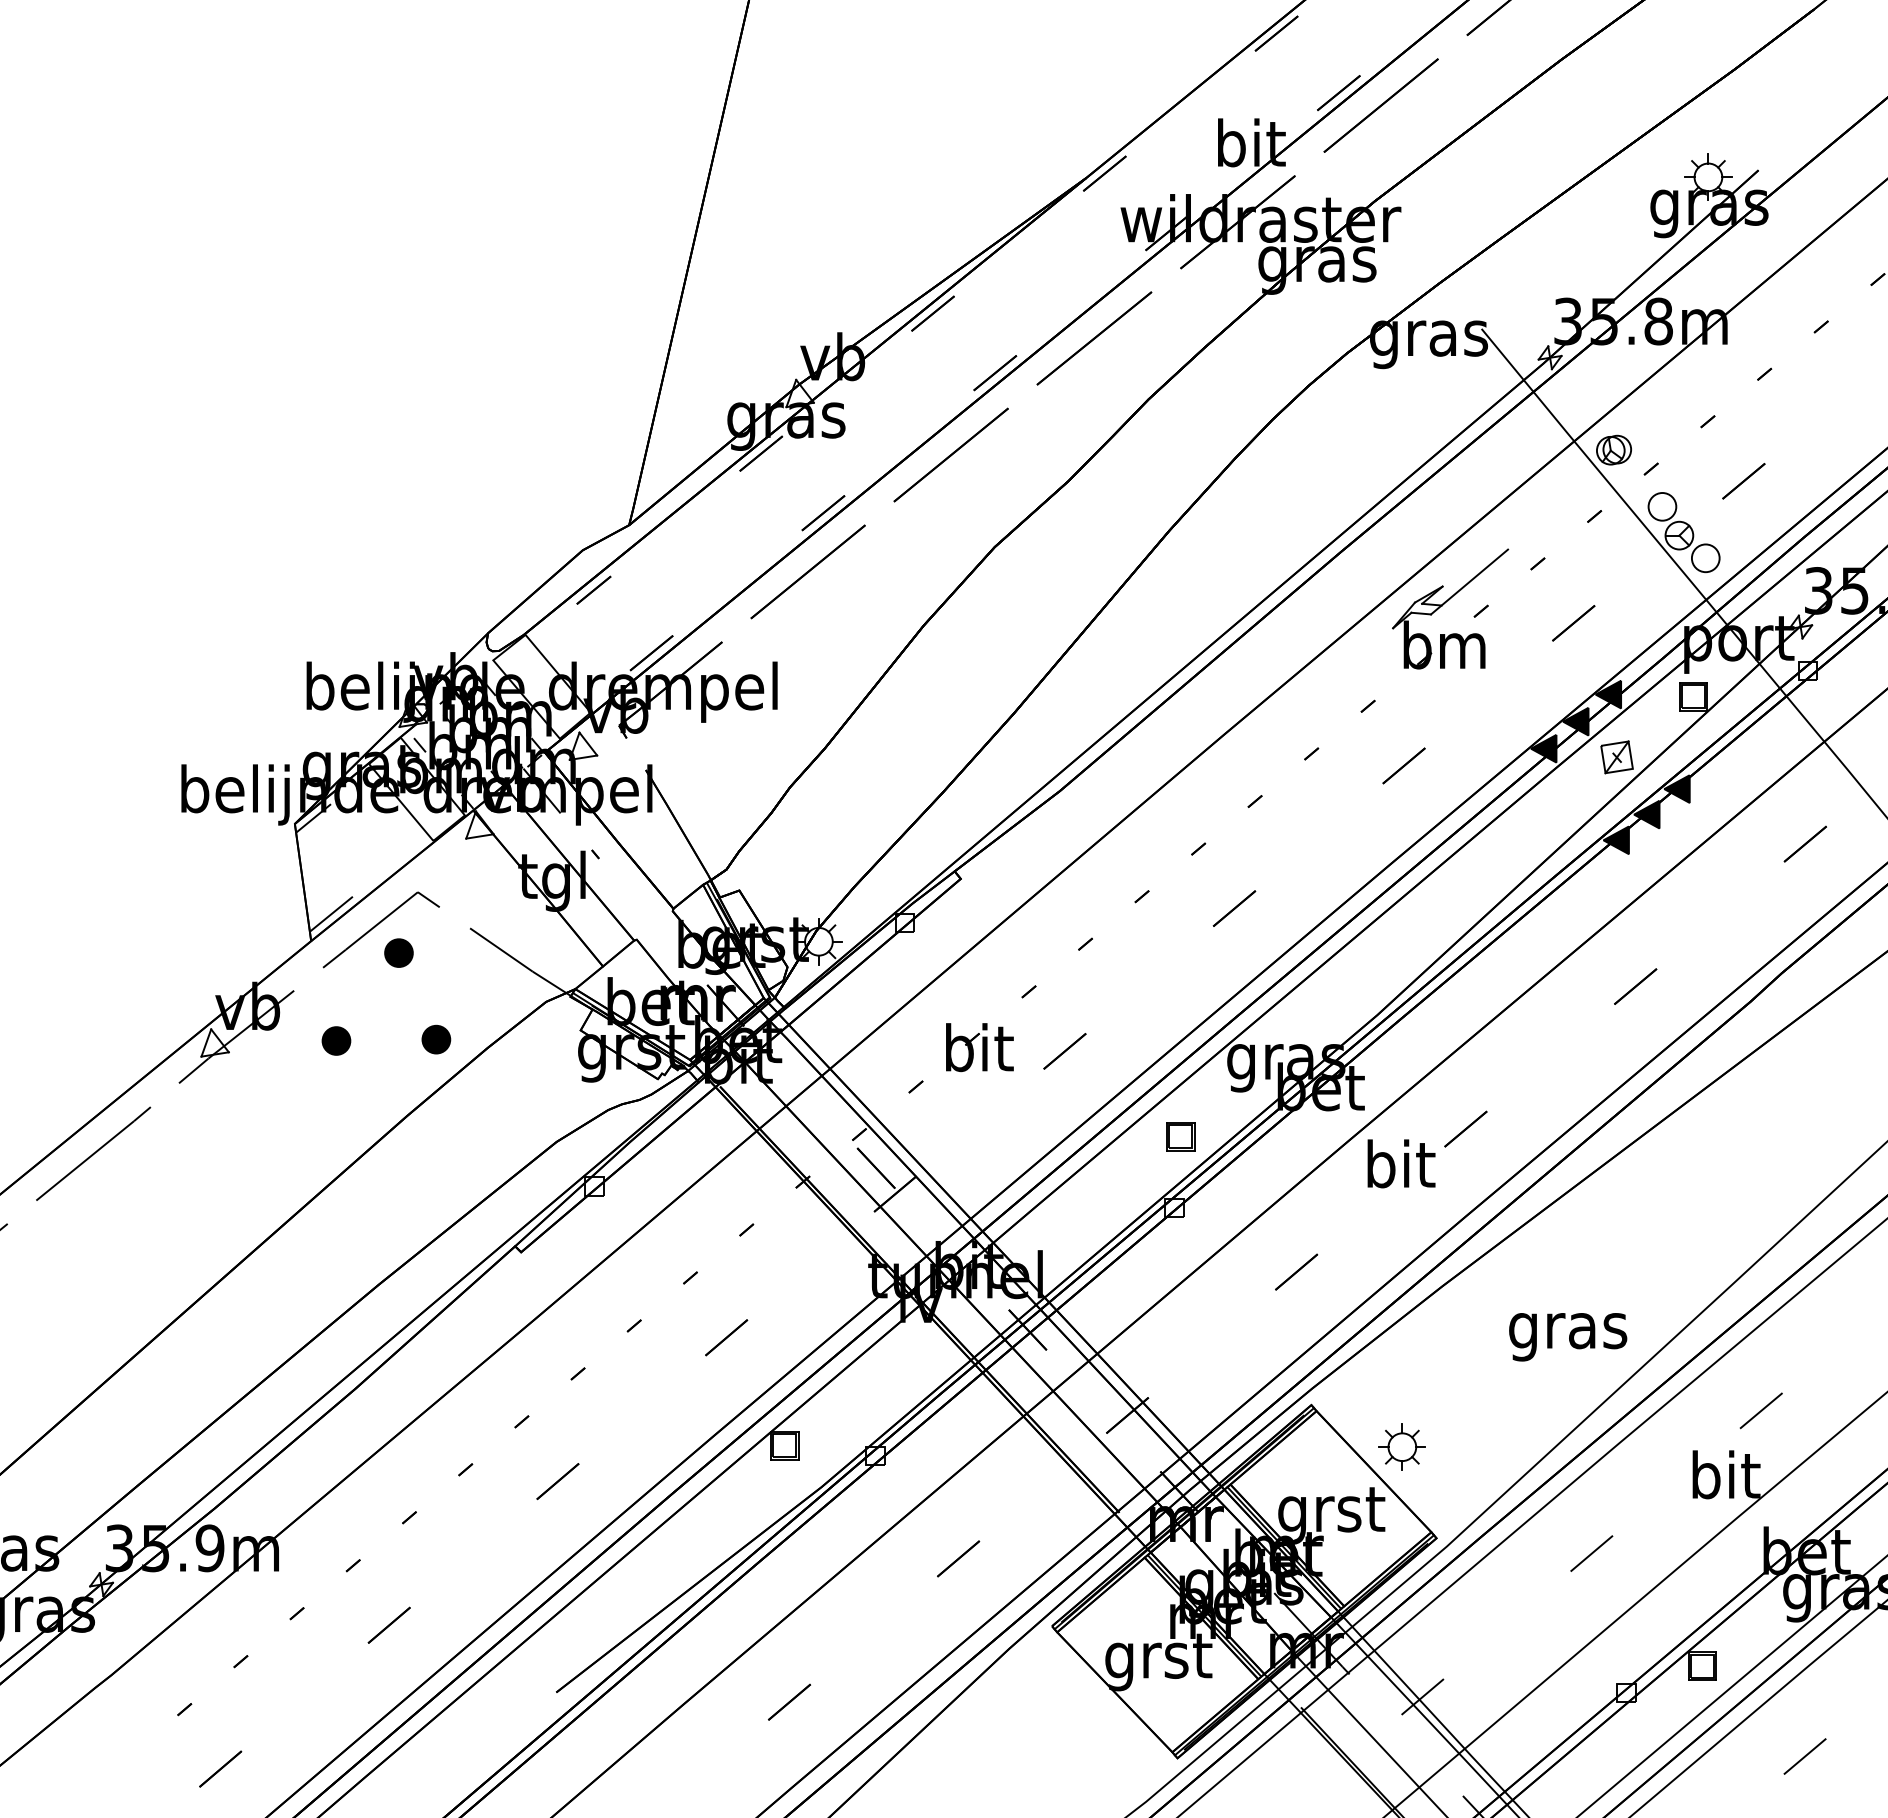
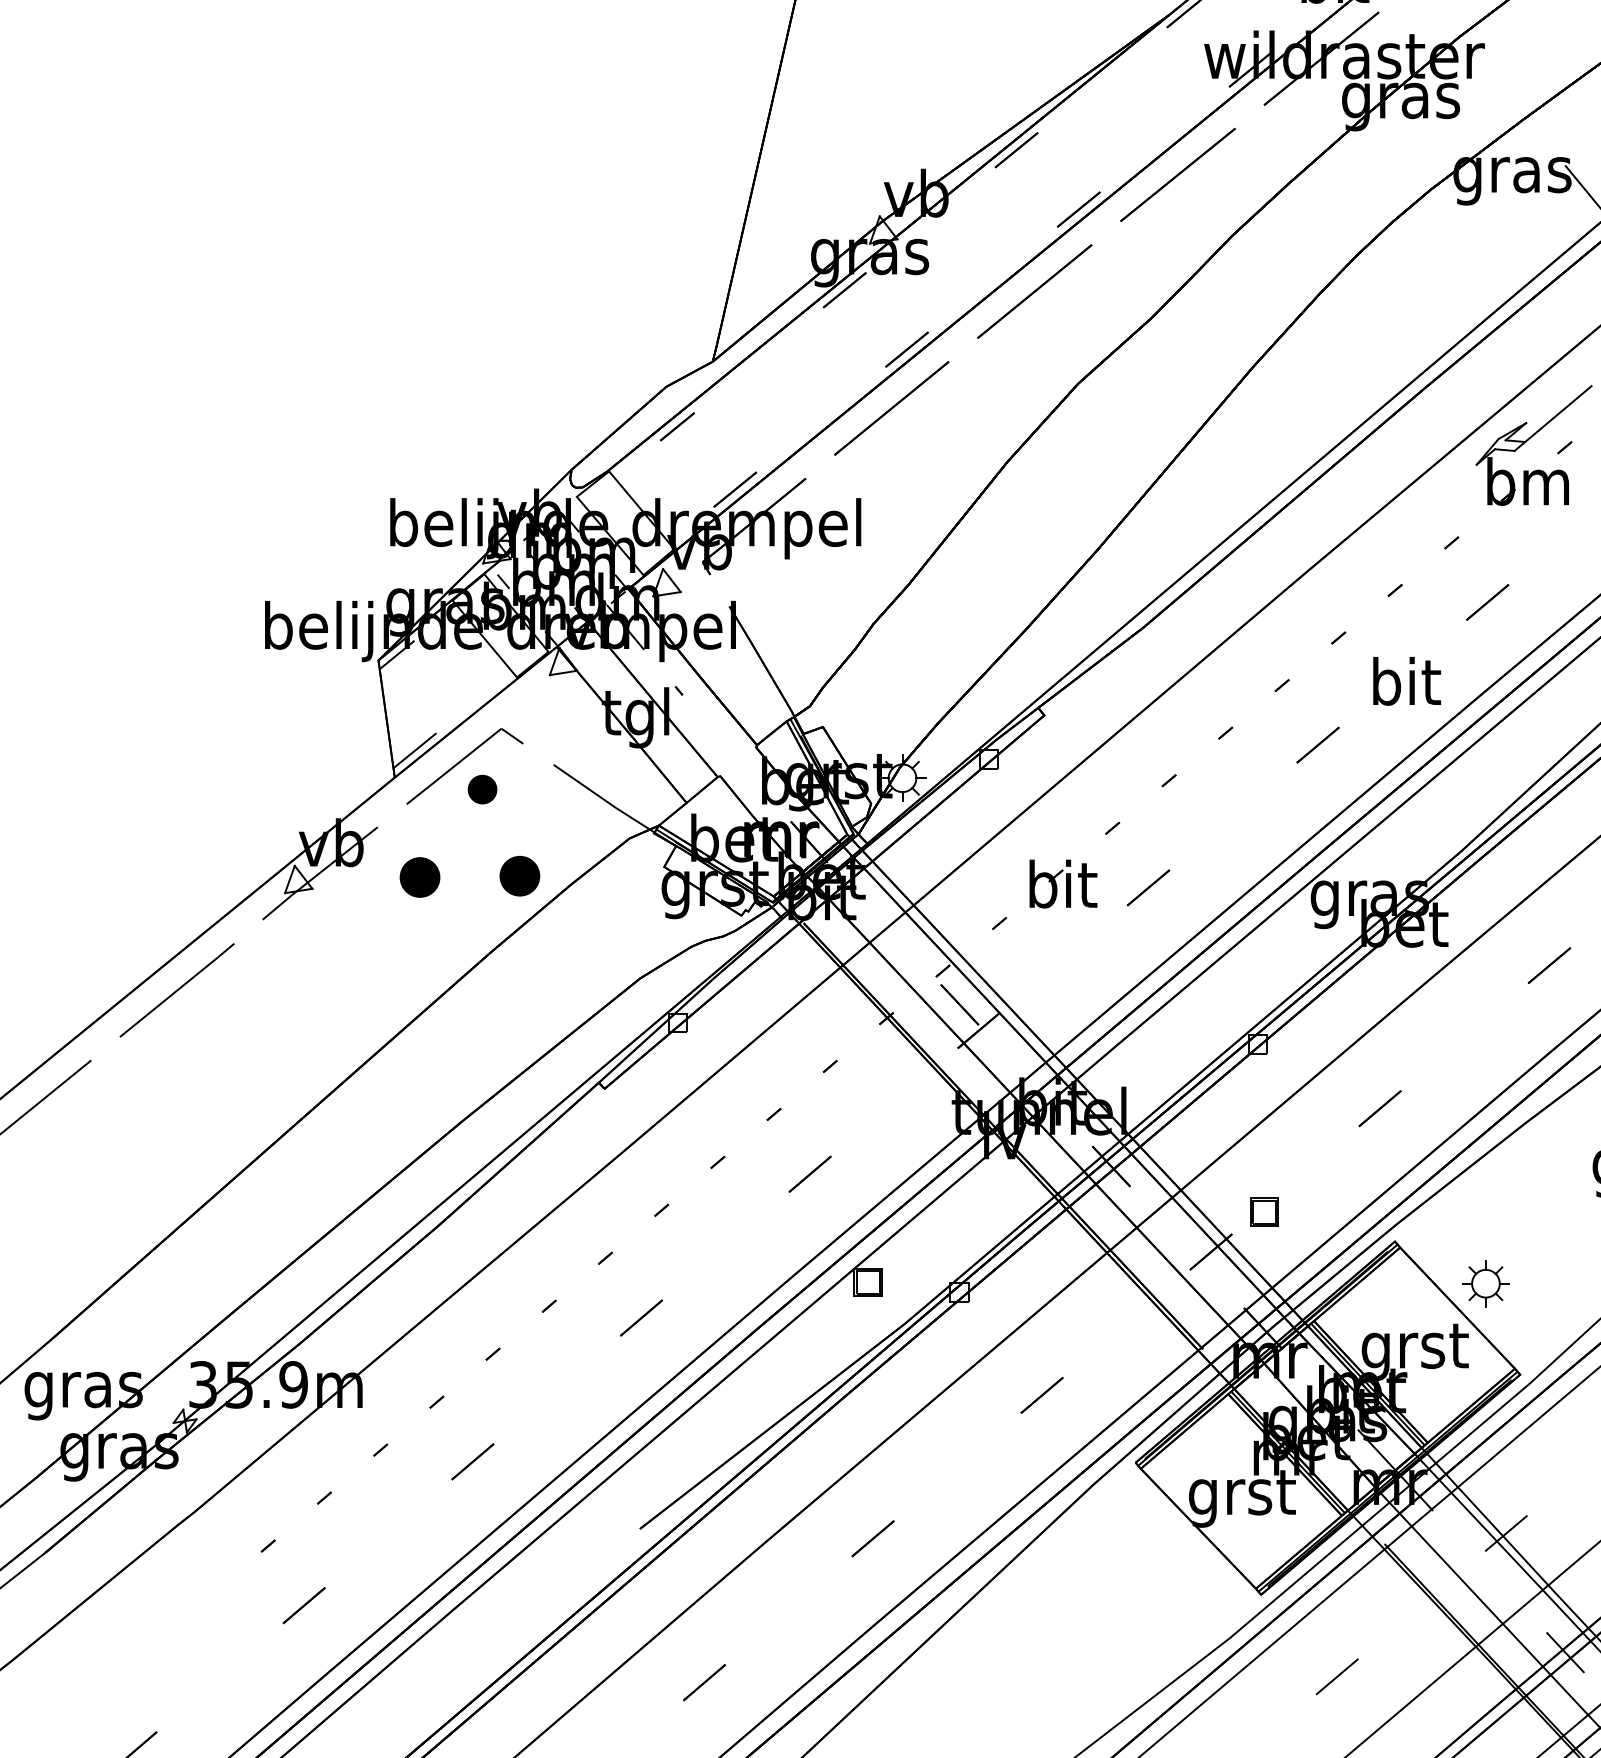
part: (436, 1039) -> (520, 876), size x1.4
part: (336, 1040) -> (420, 877), size x1.4
part: (1180, 1136) -> (1264, 1212), moved
text: (1401, 1163) -> (1407, 681), moved

